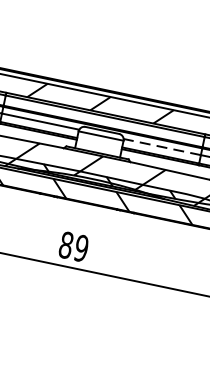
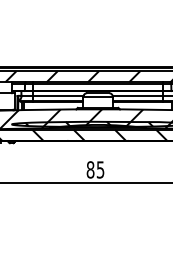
line: (161, 146) -> (137, 95), dashed -> solid
text: (81, 247) -> (100, 169), 89 -> 85

